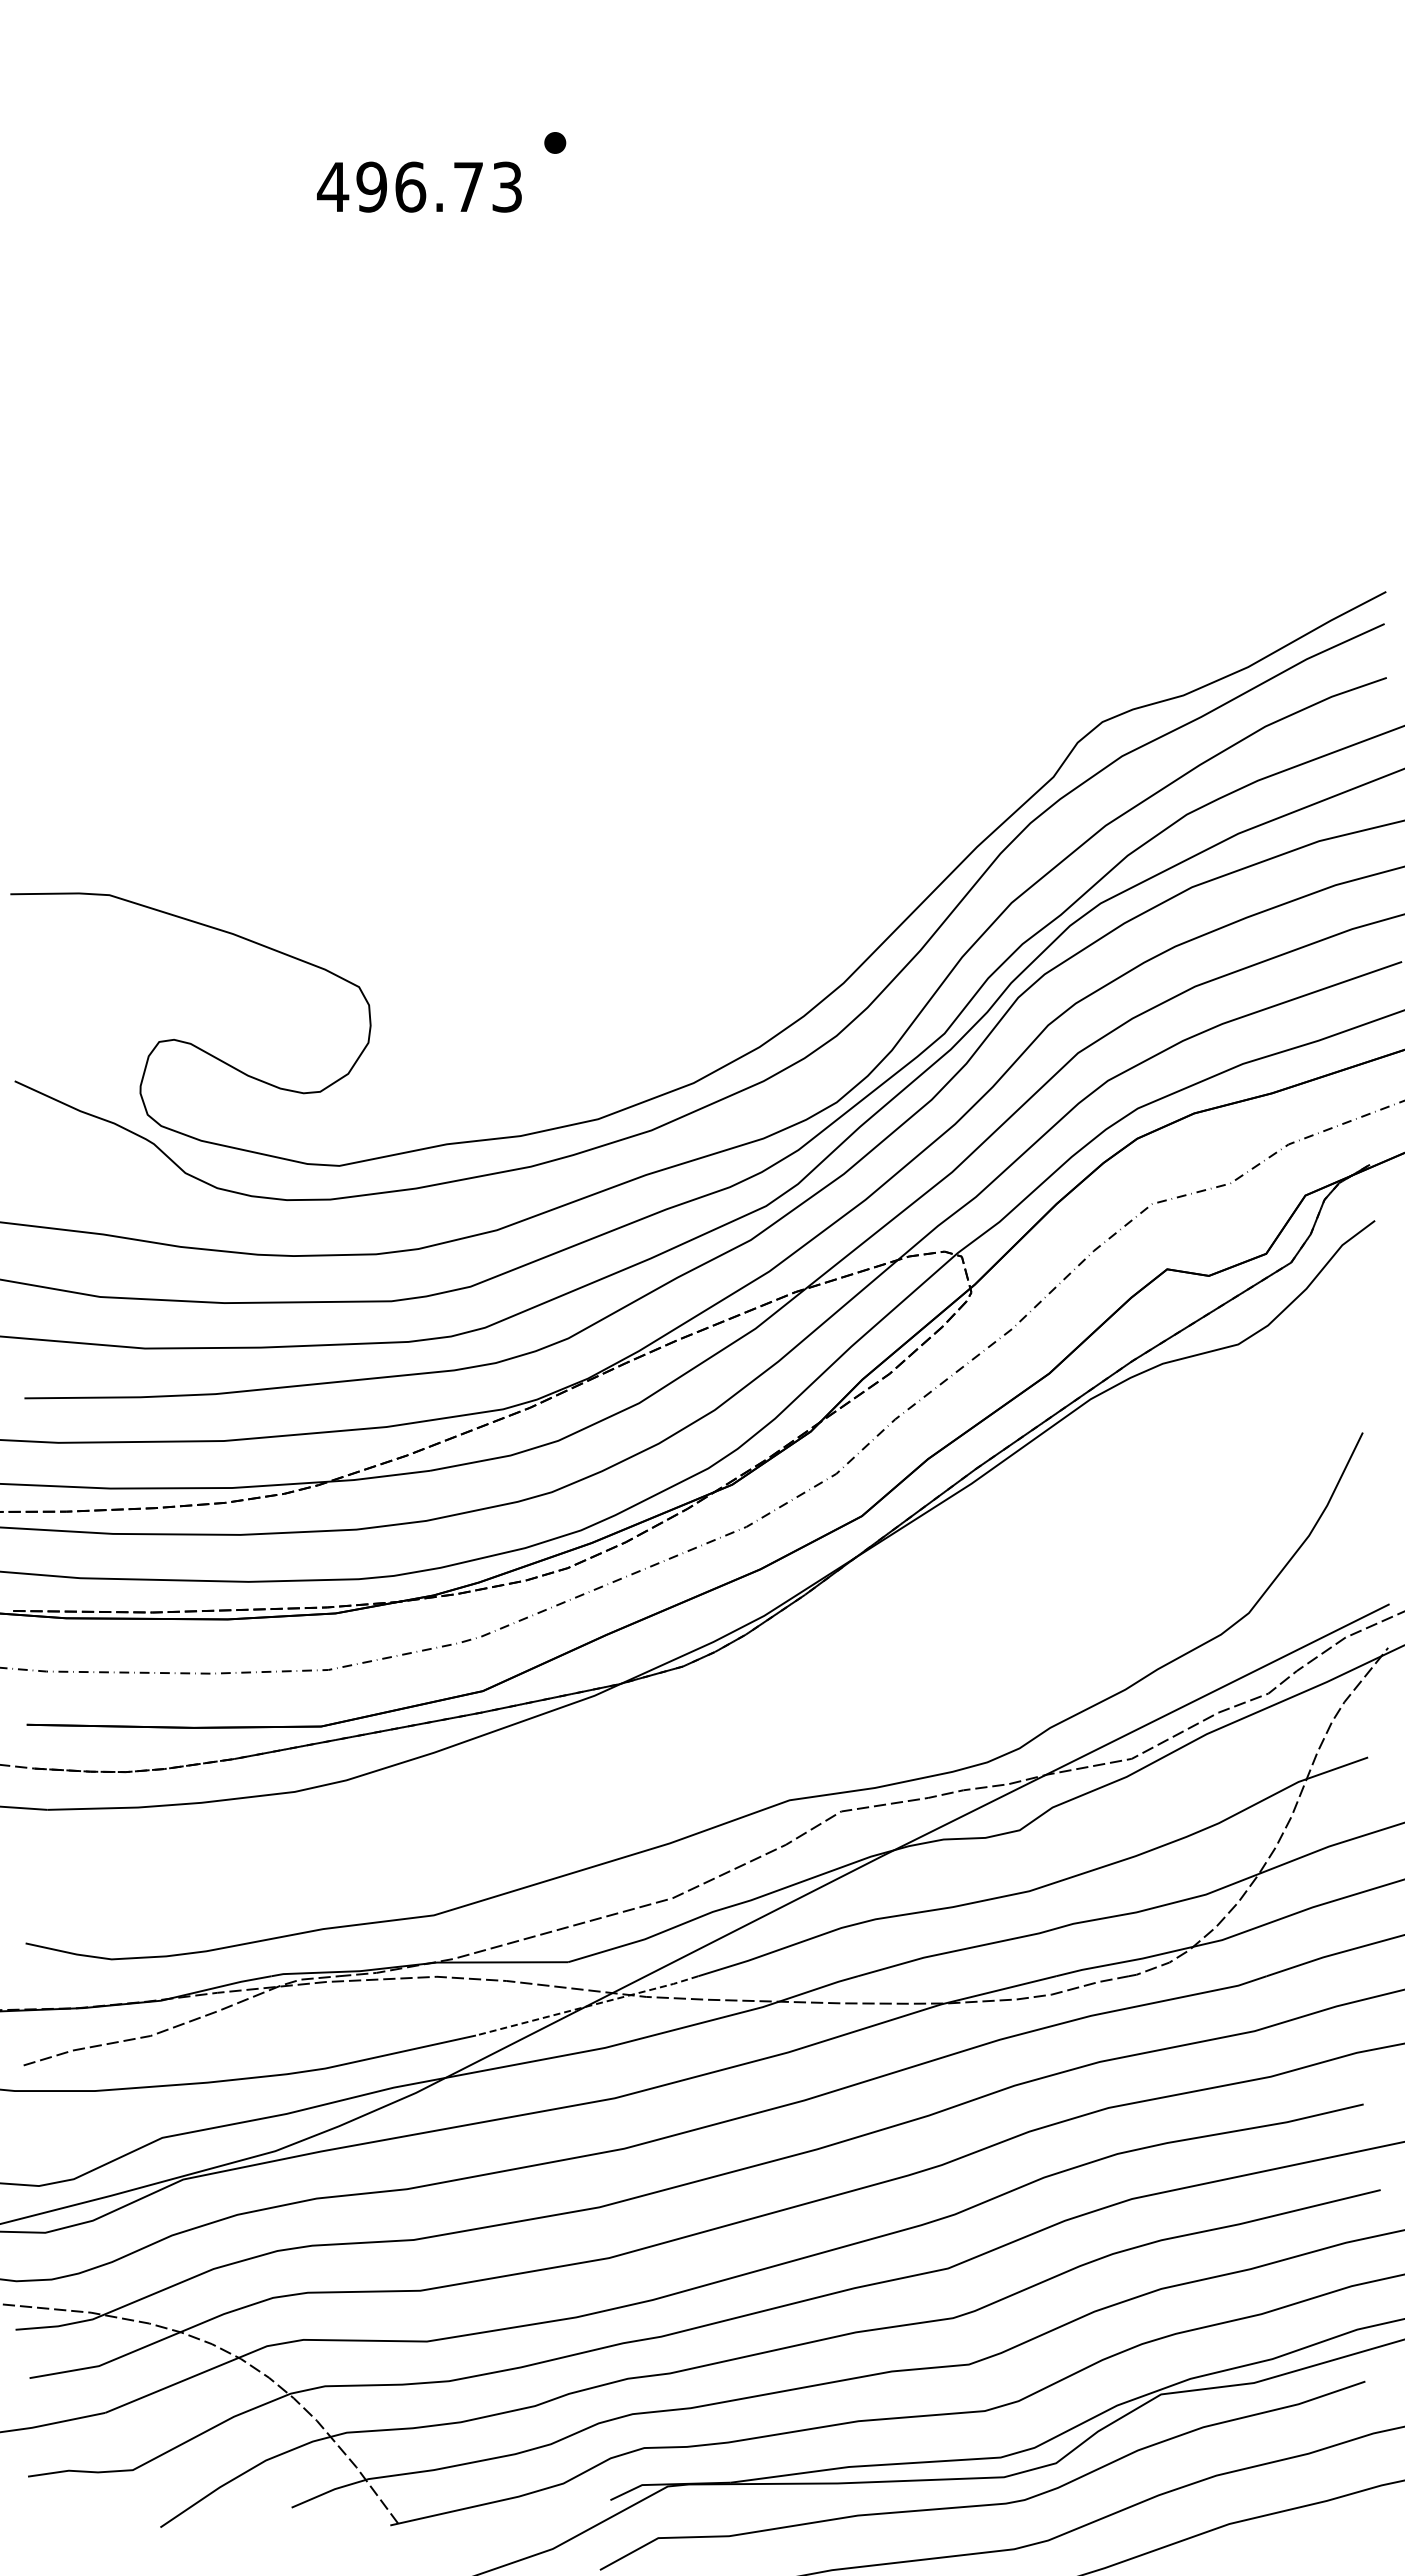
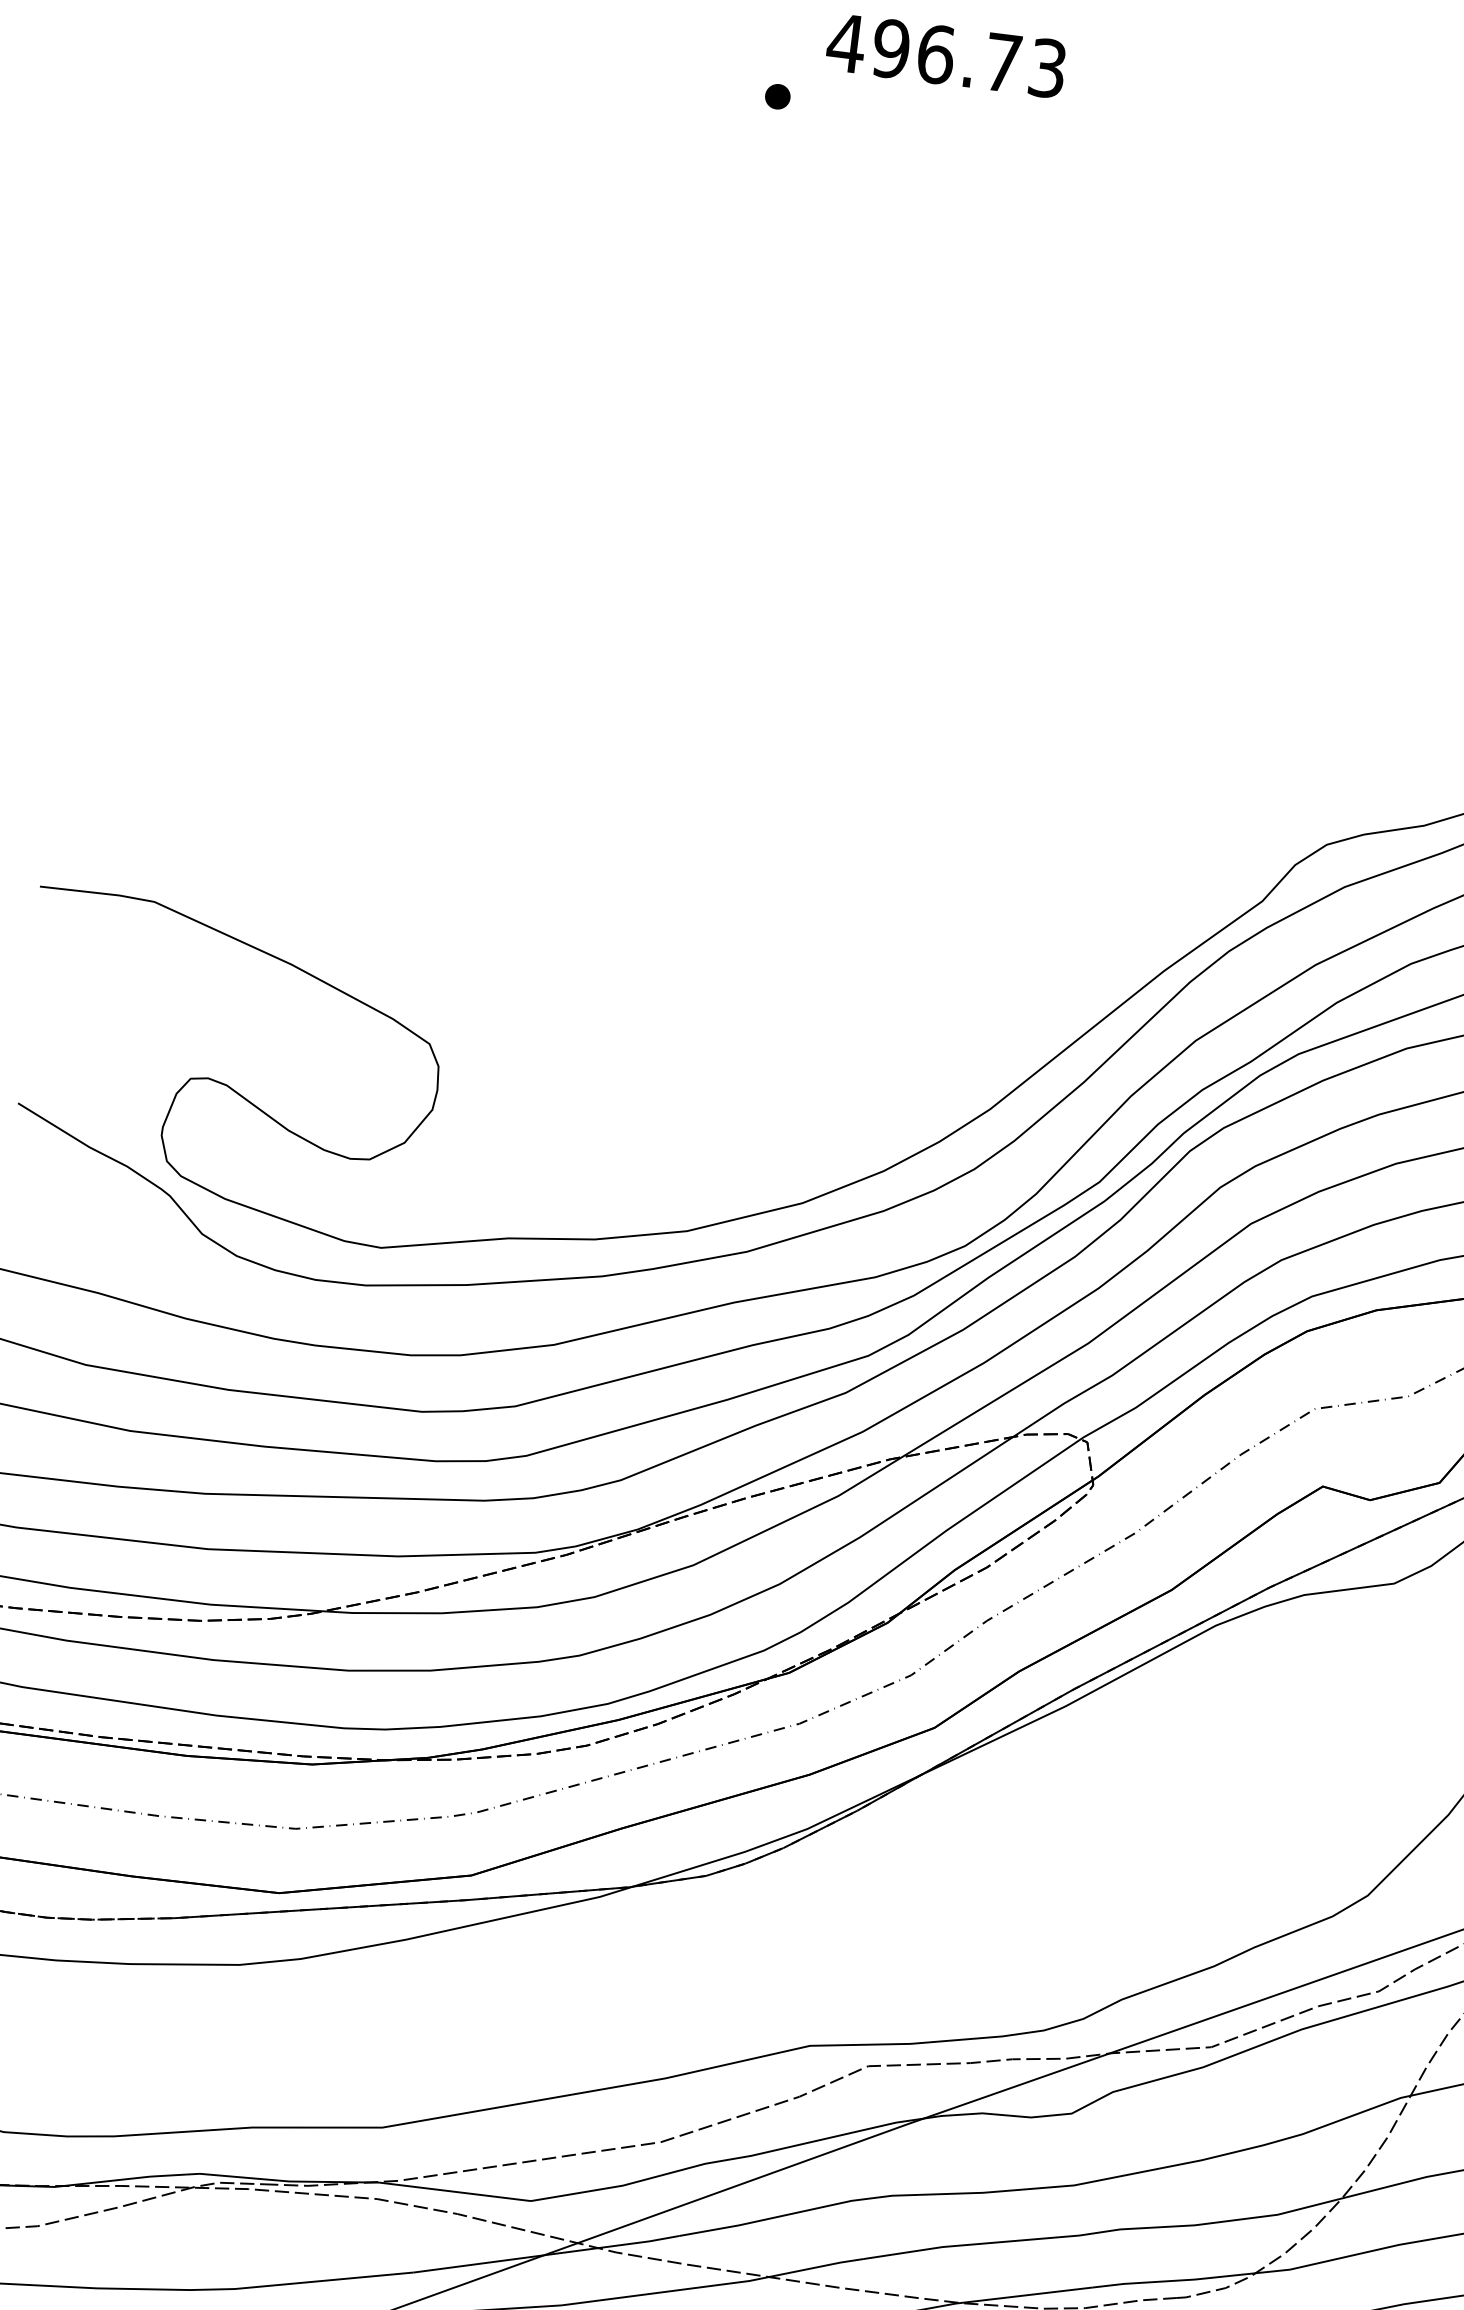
text: (419, 186) -> (946, 55), moved
line: (587, 2006) -> (546, 2255), dashed -> solid

